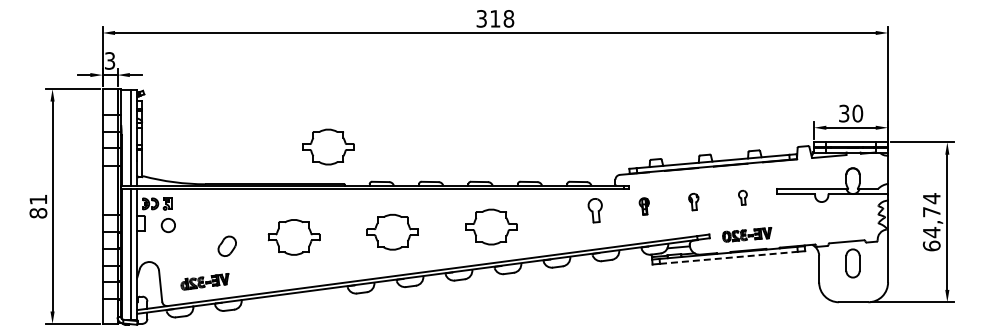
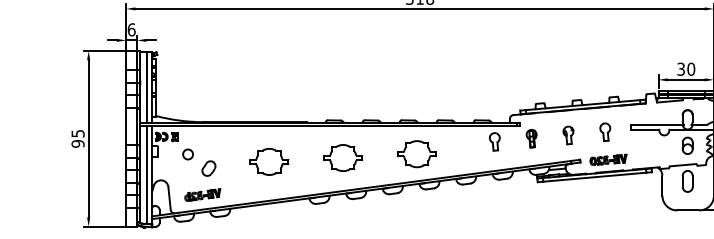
text: (109, 60) -> (131, 29), 3 -> 6
part: (328, 146) -> (295, 93), removed
part: (742, 197) -> (605, 132), size x1.67
part: (693, 201) -> (568, 135), size x1.43
text: (38, 206) -> (78, 138), 81 -> 95
part: (643, 206) -> (530, 138), size x1.43
part: (852, 215) -> (687, 145), added
circle: (167, 225) -> (187, 154), moved
part: (226, 245) -> (208, 167), moved
line: (729, 257) -> (595, 176), dashed -> solid

